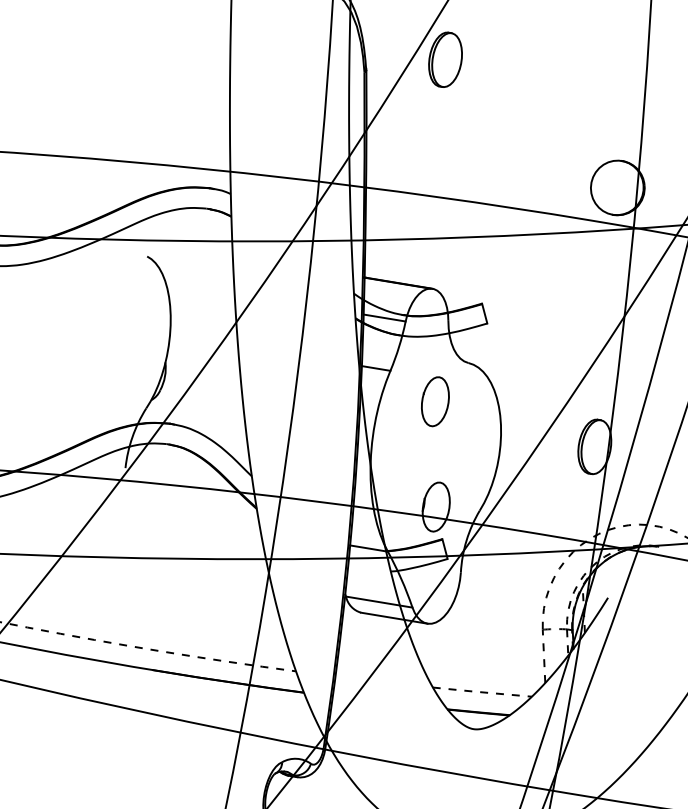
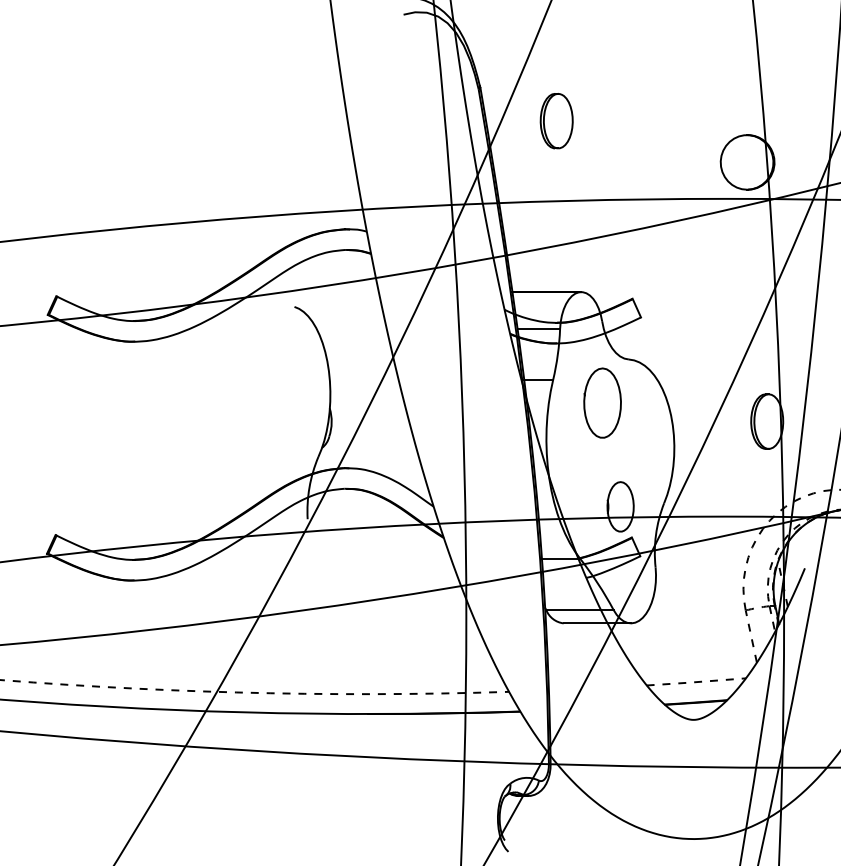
part: (445, 60) -> (556, 121), moved
part: (435, 401) -> (602, 402), size x1.4

